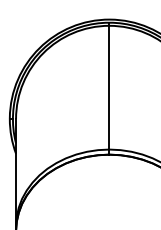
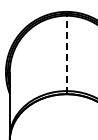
line: (109, 87) -> (66, 53), solid -> dashed

